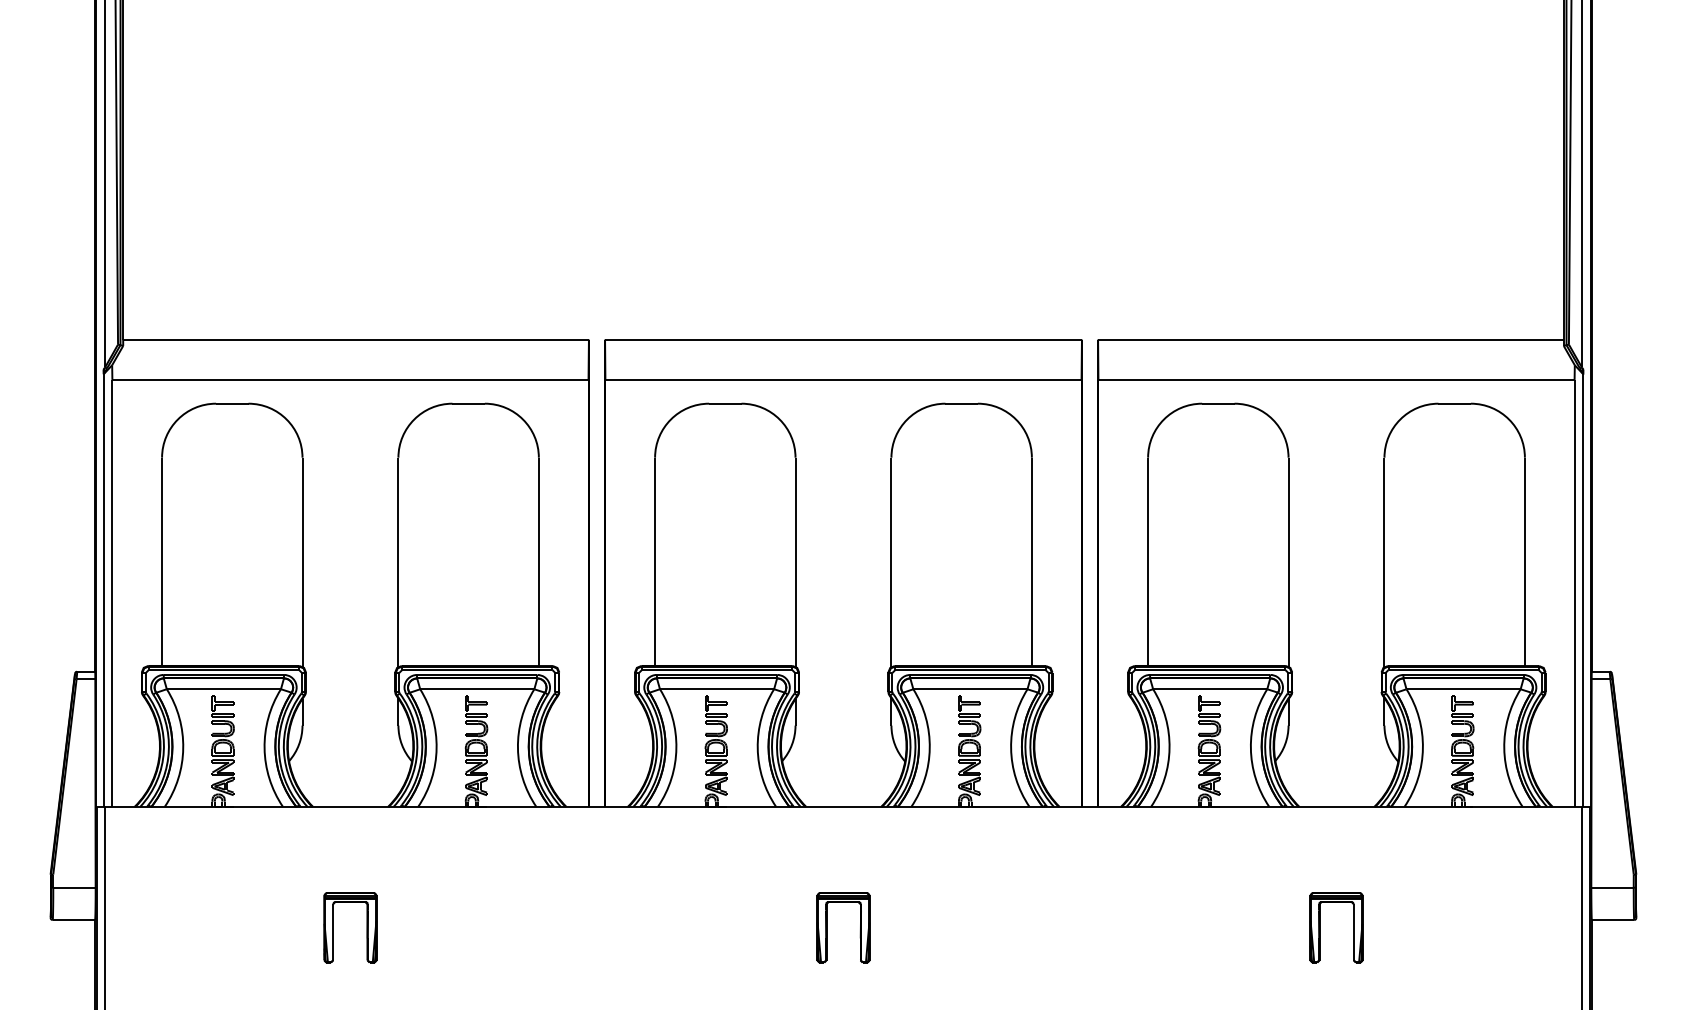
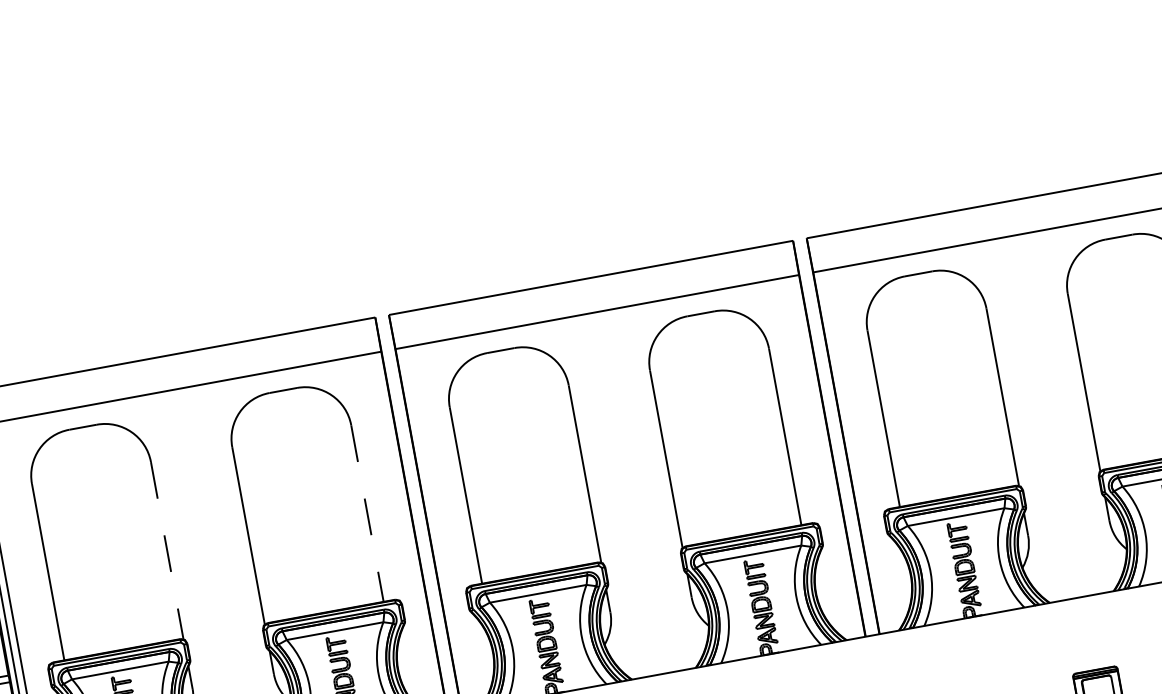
line: (302, 562) -> (167, 550), solid -> dashed
line: (538, 562) -> (367, 514), solid -> dashed

